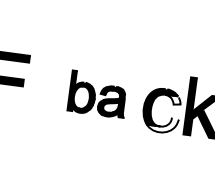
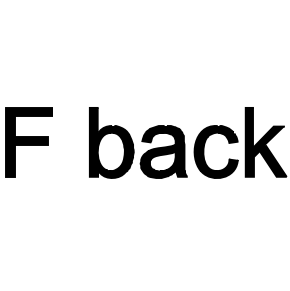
part: (98, 94) -> (138, 142), size x1.43
fill: (172, 99) -> (227, 137), added
fill: (162, 124) -> (219, 168), added

